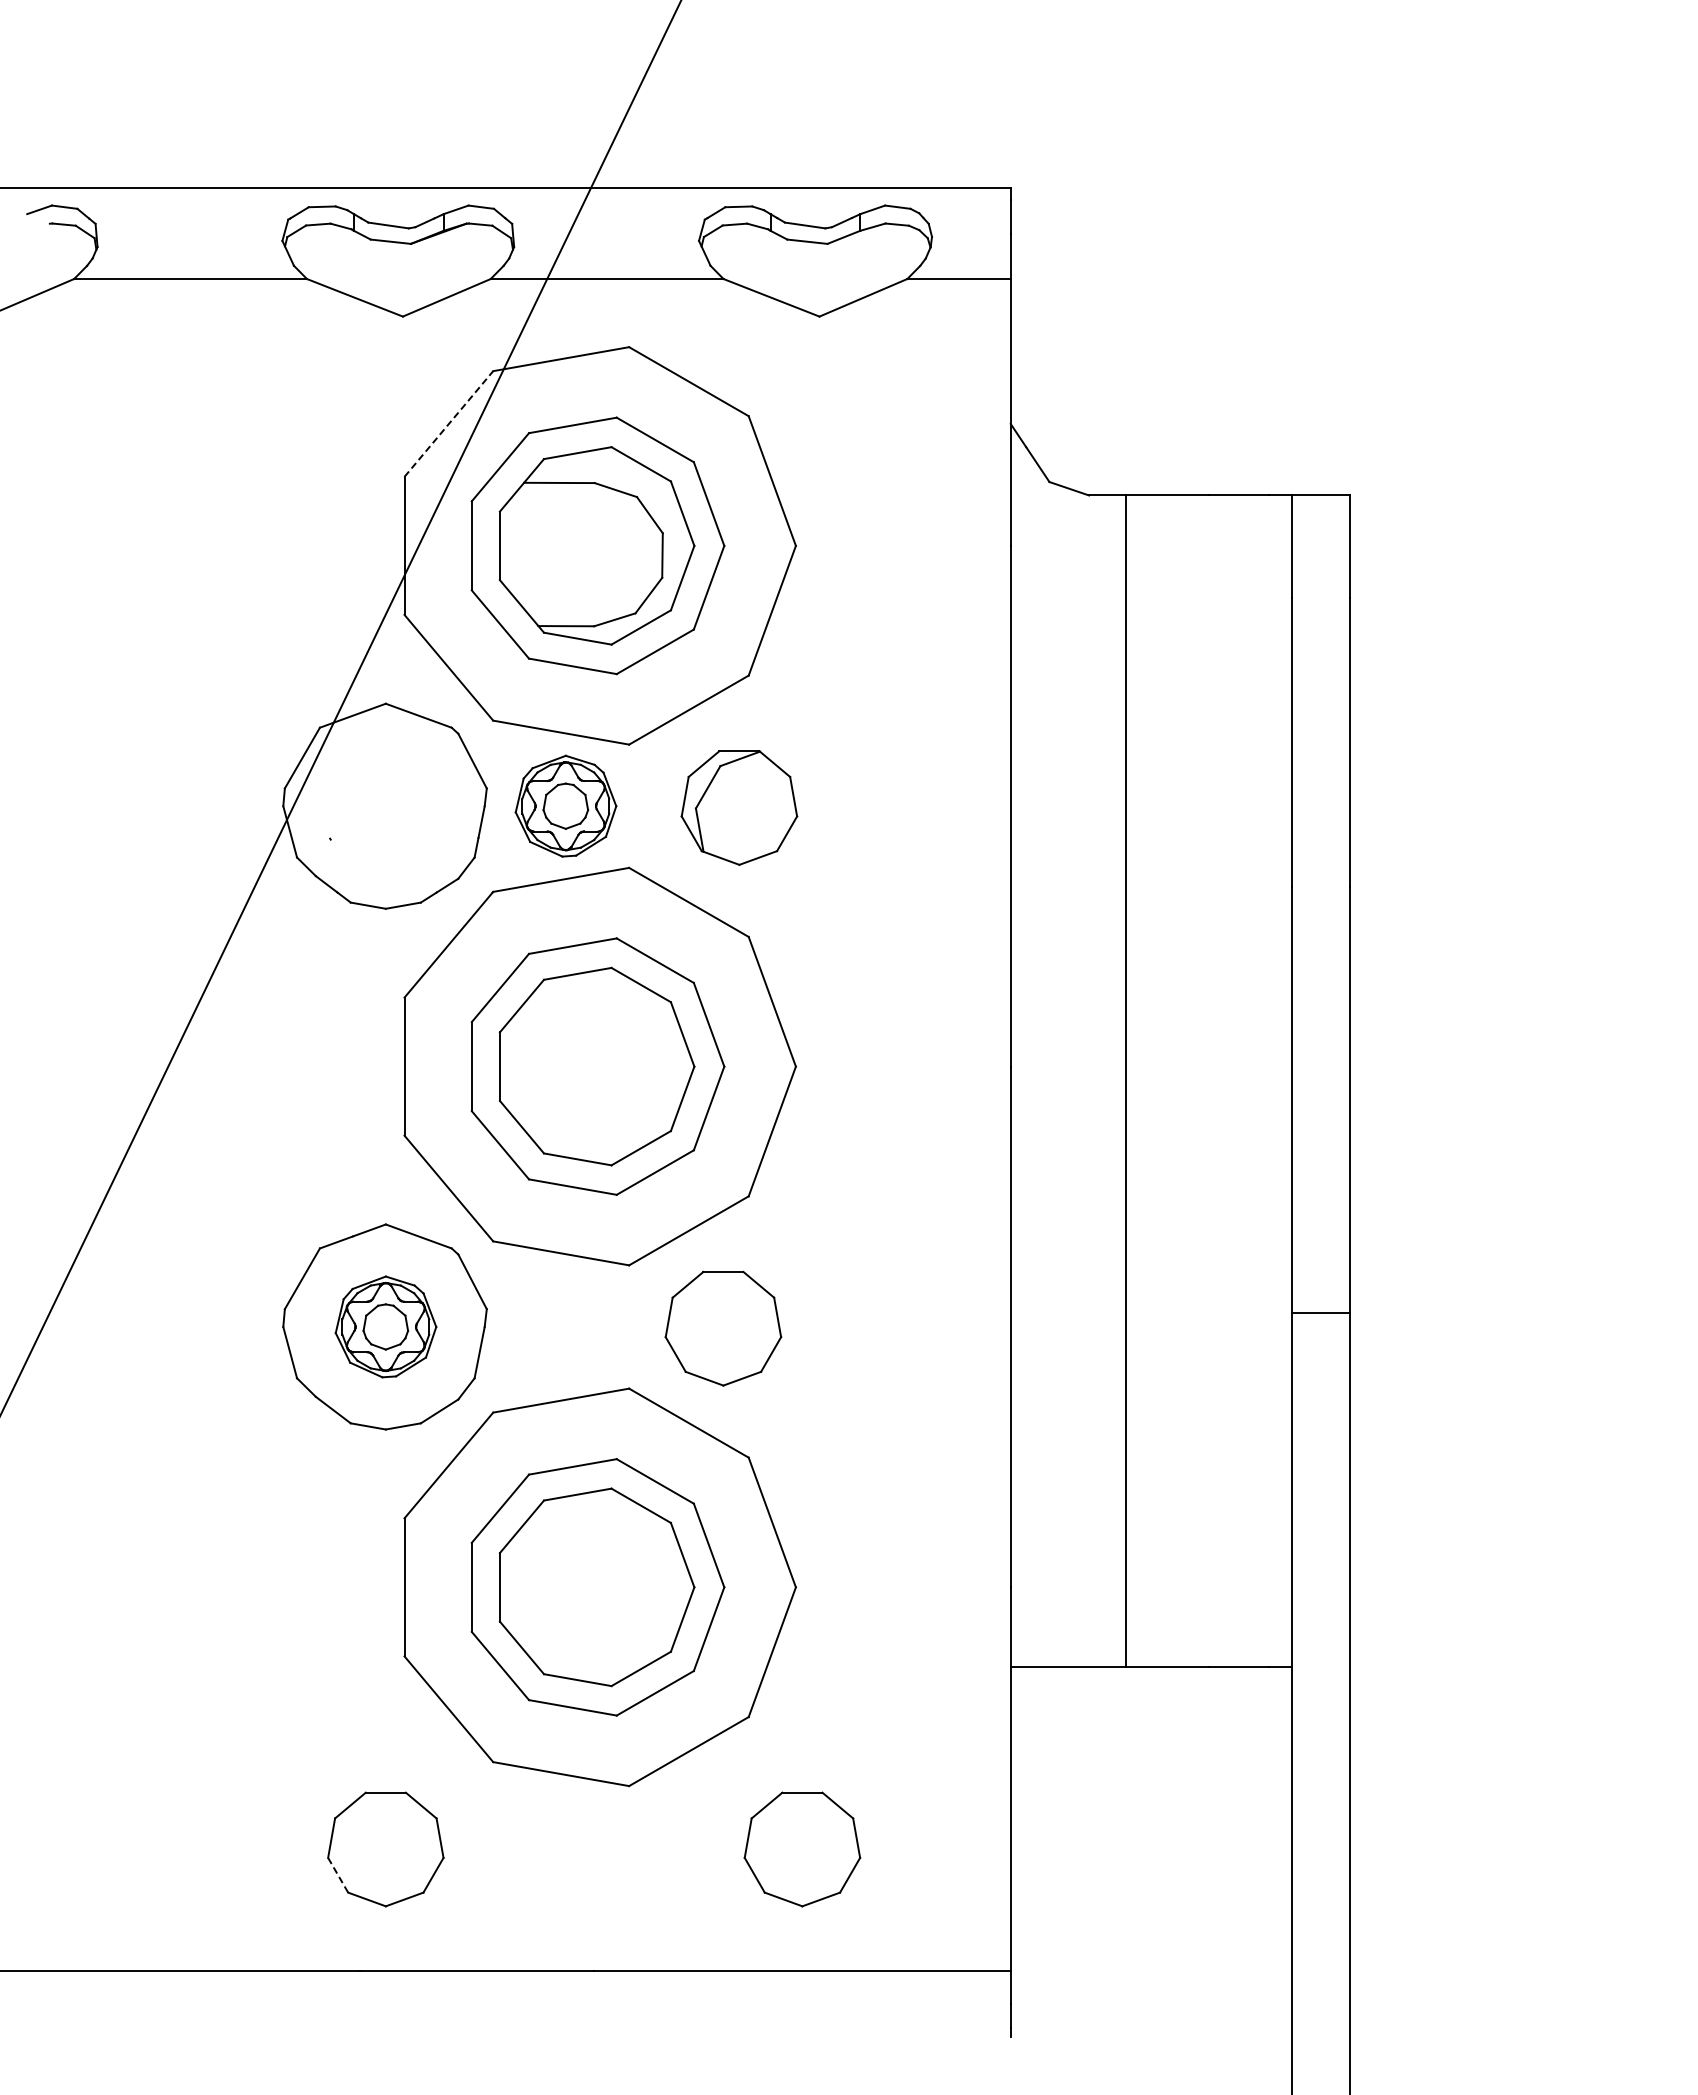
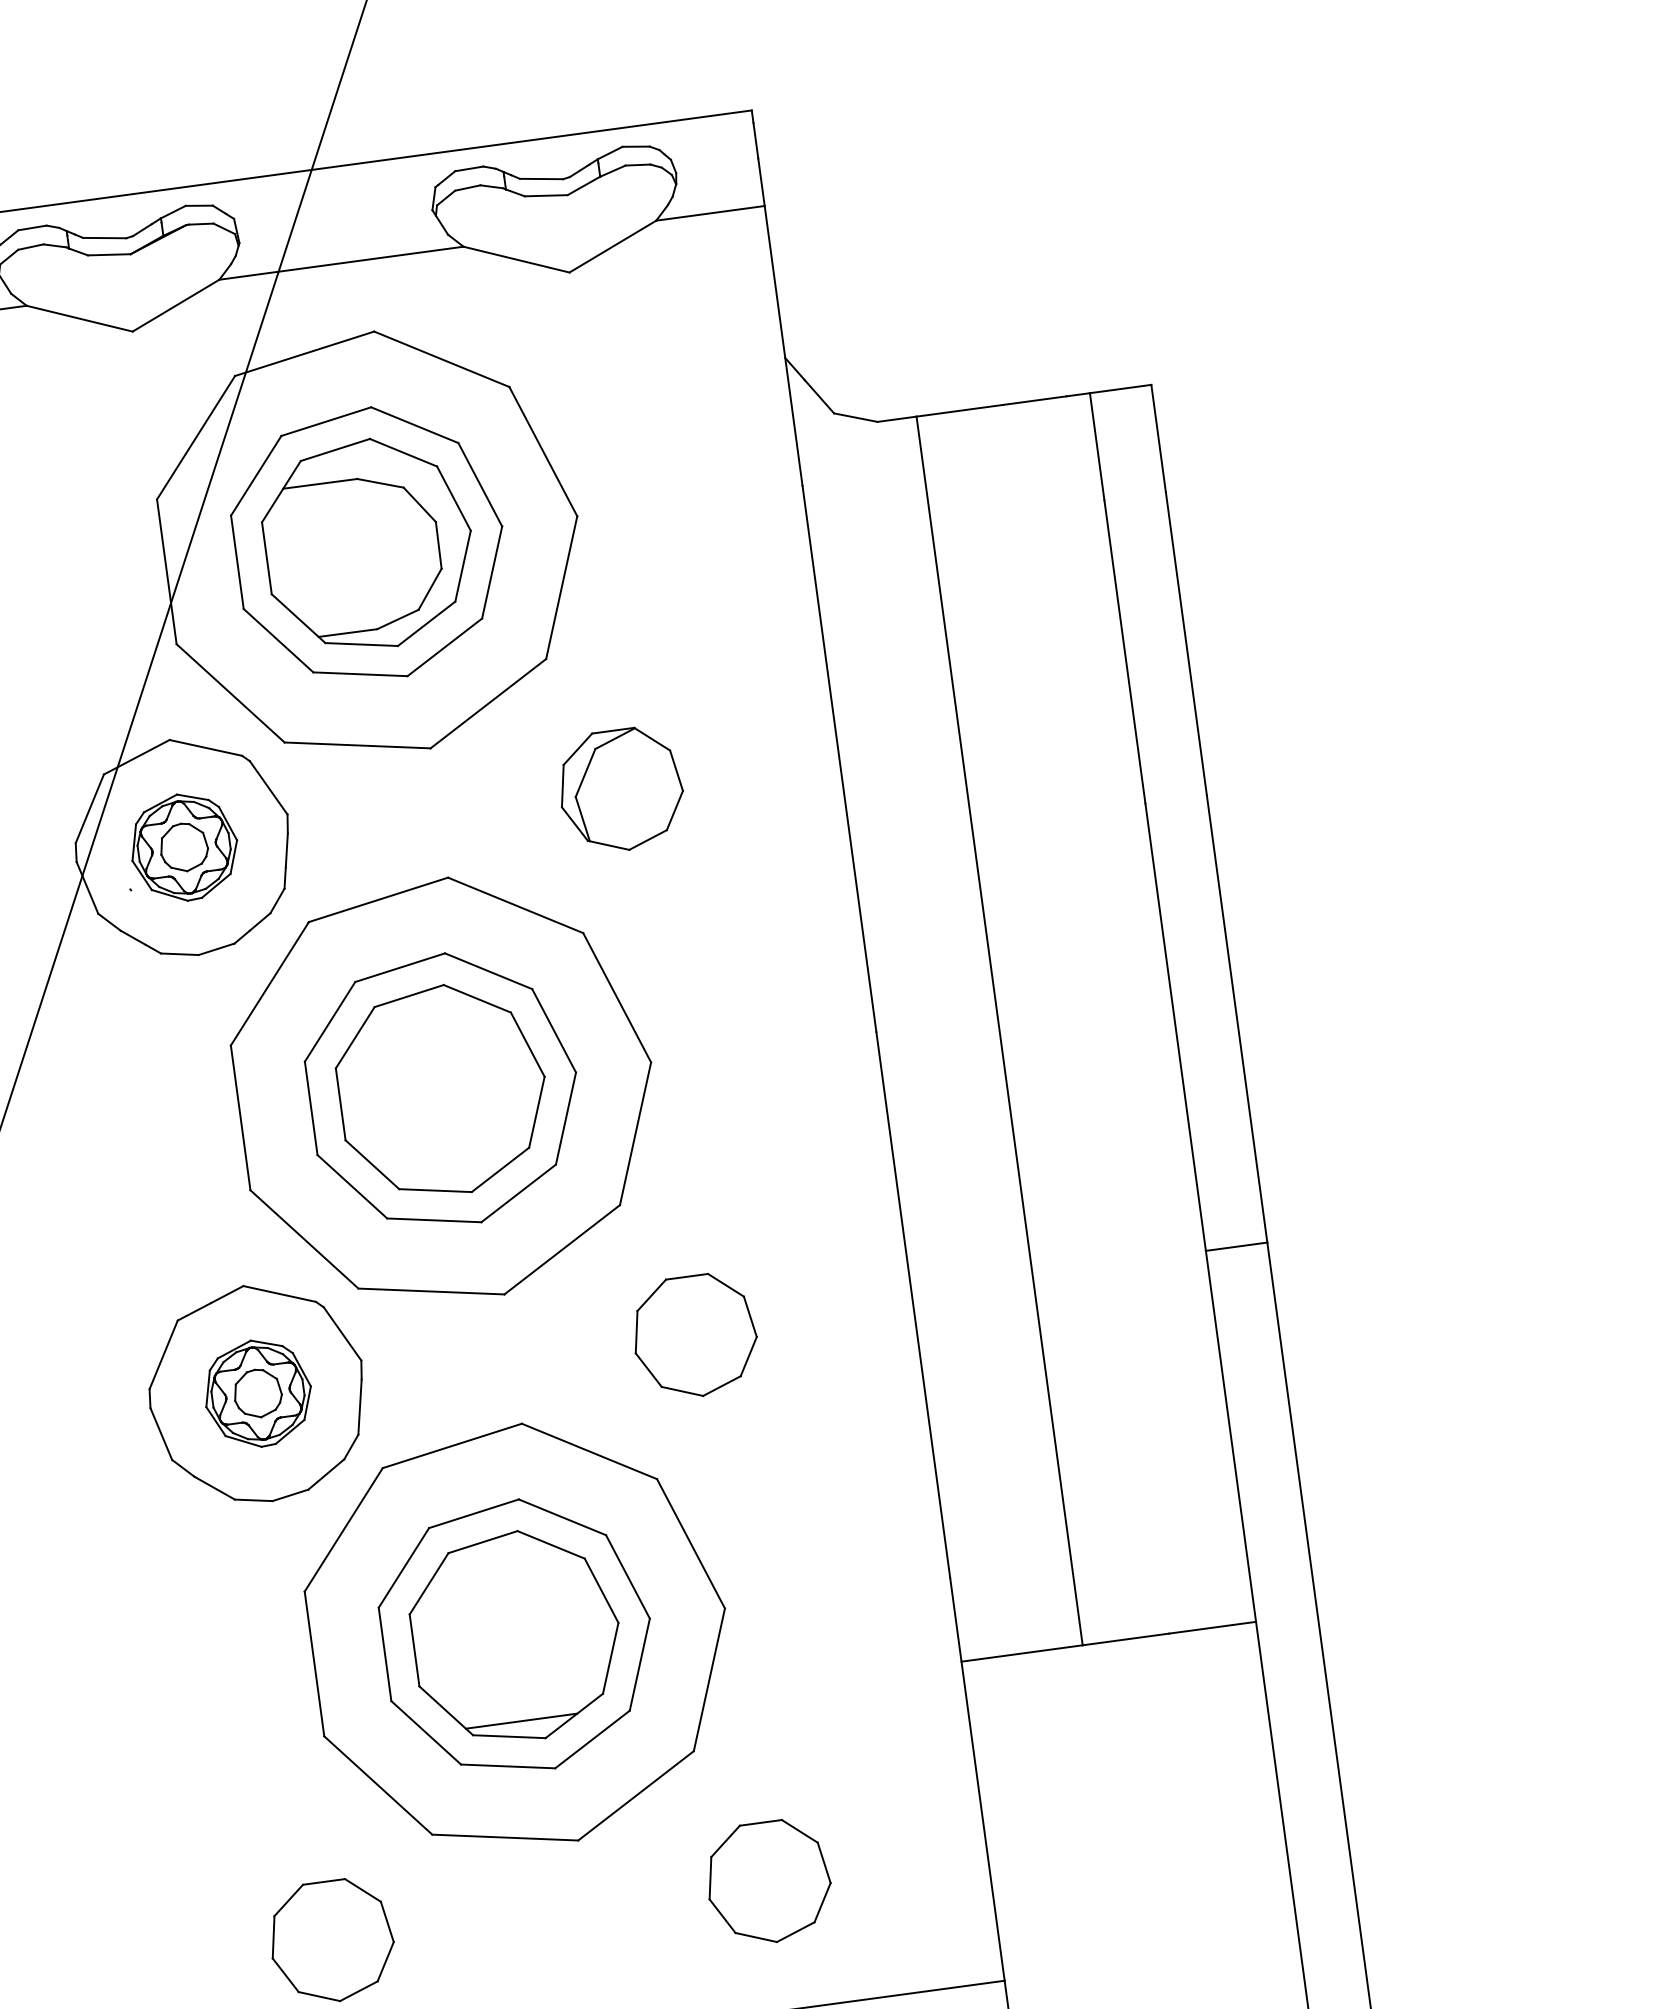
line: (449, 423) -> (196, 437), dashed -> solid
part: (565, 805) -> (183, 846), moved
part: (739, 807) -> (621, 789), moved
part: (723, 1328) -> (695, 1336), moved
line: (591, 1667) -> (521, 1721), added
line: (338, 1875) -> (286, 1975), dashed -> solid

